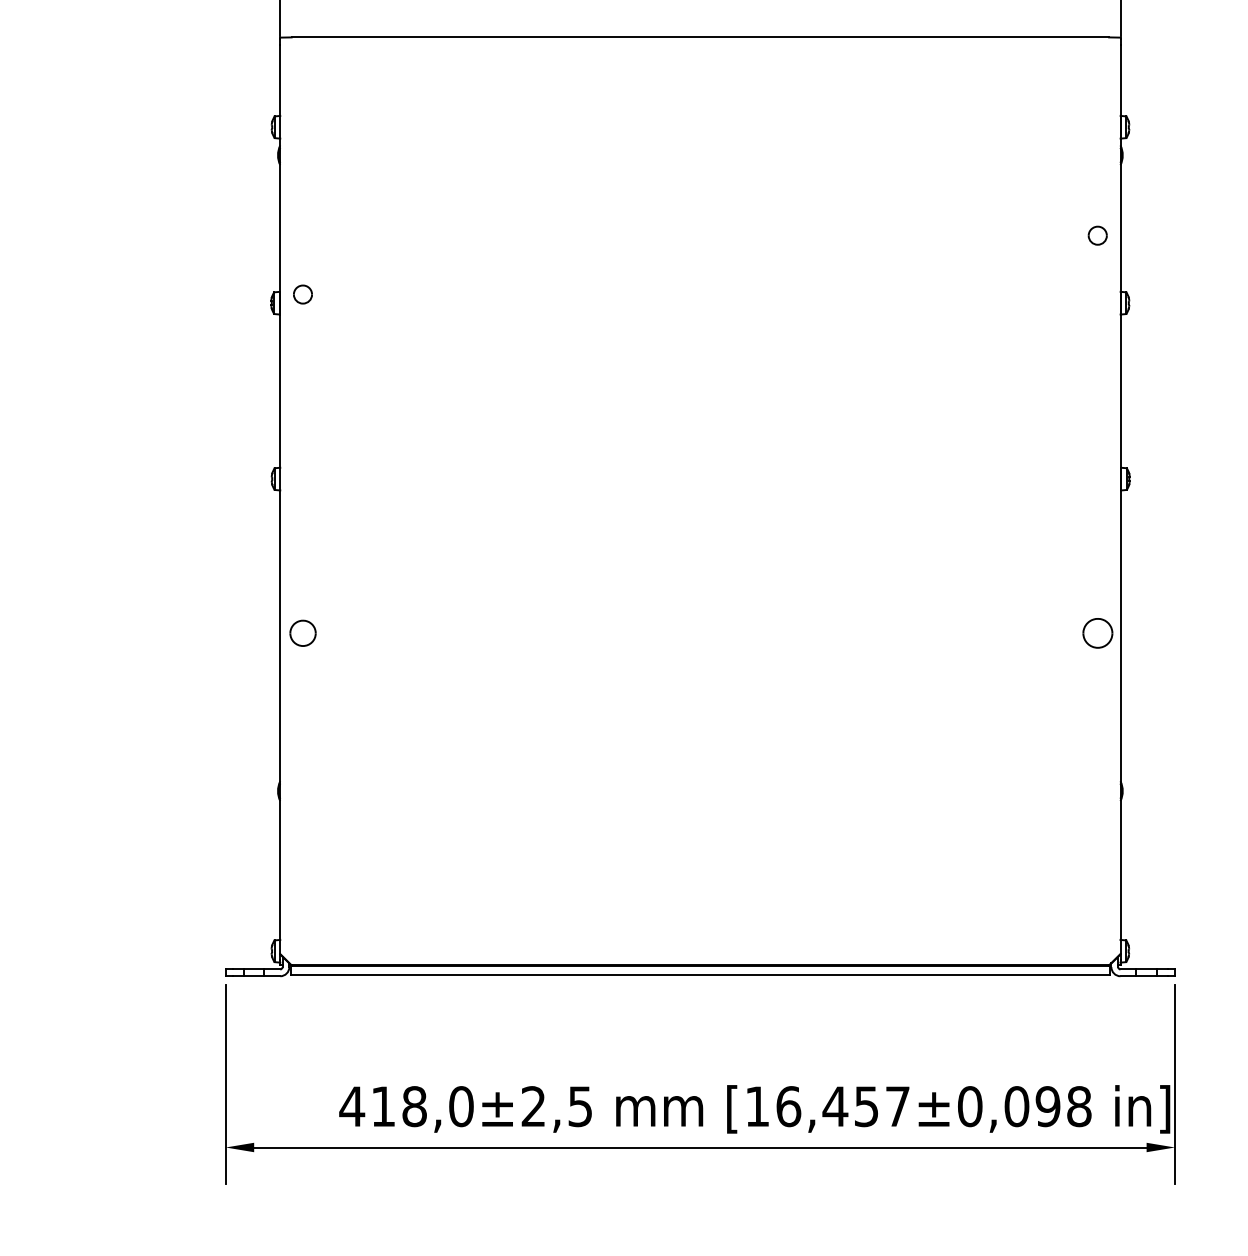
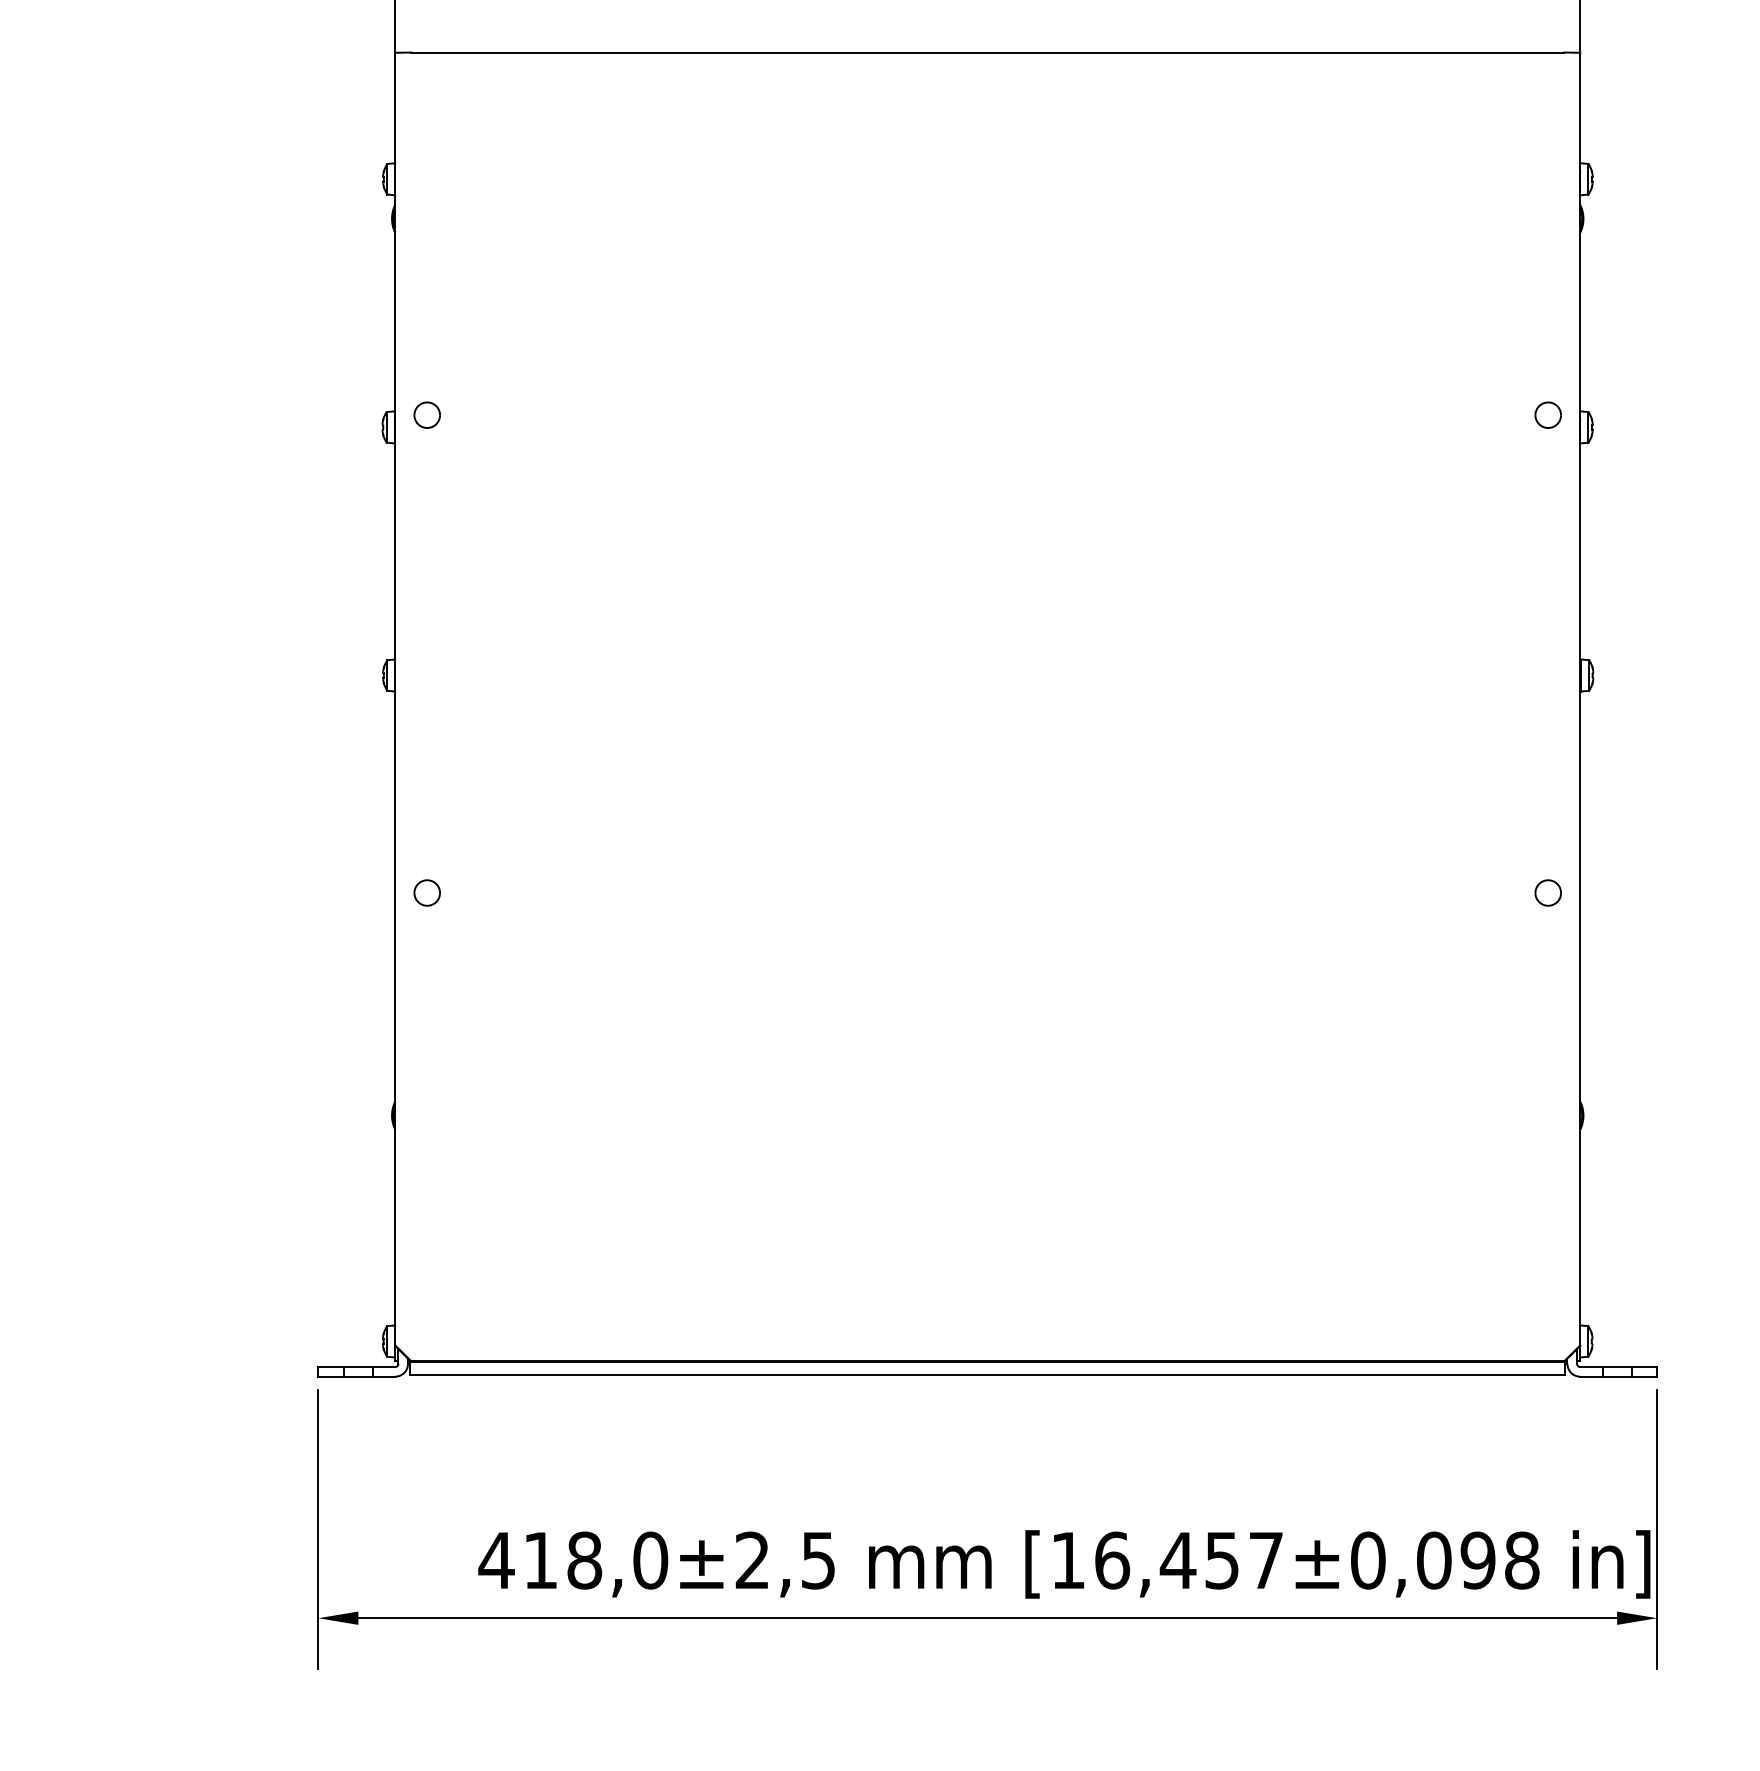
part: (1097, 235) -> (1547, 414), moved
part: (302, 632) -> (426, 892), size x0.71
part: (1097, 632) -> (1547, 892), size x0.62

